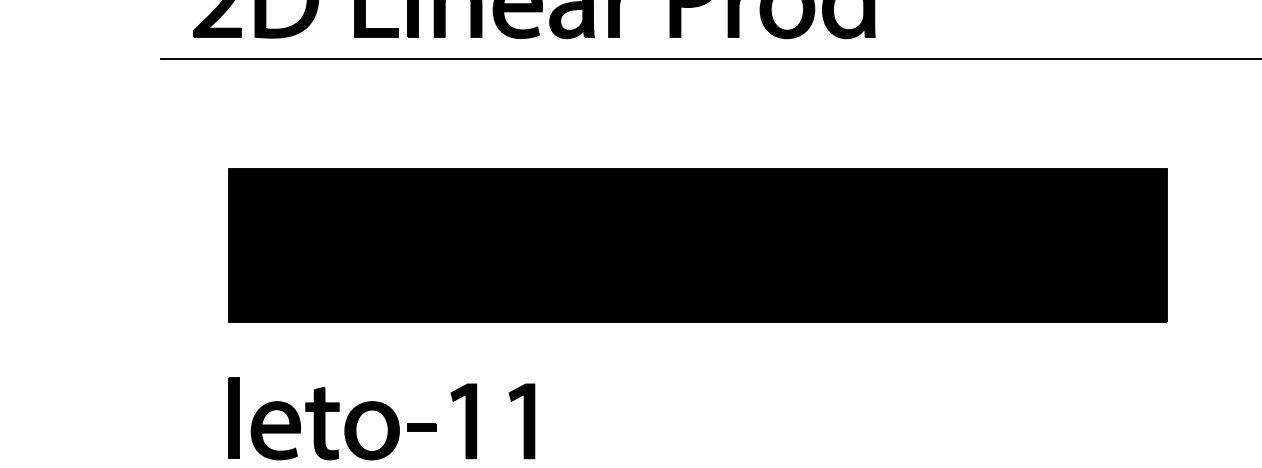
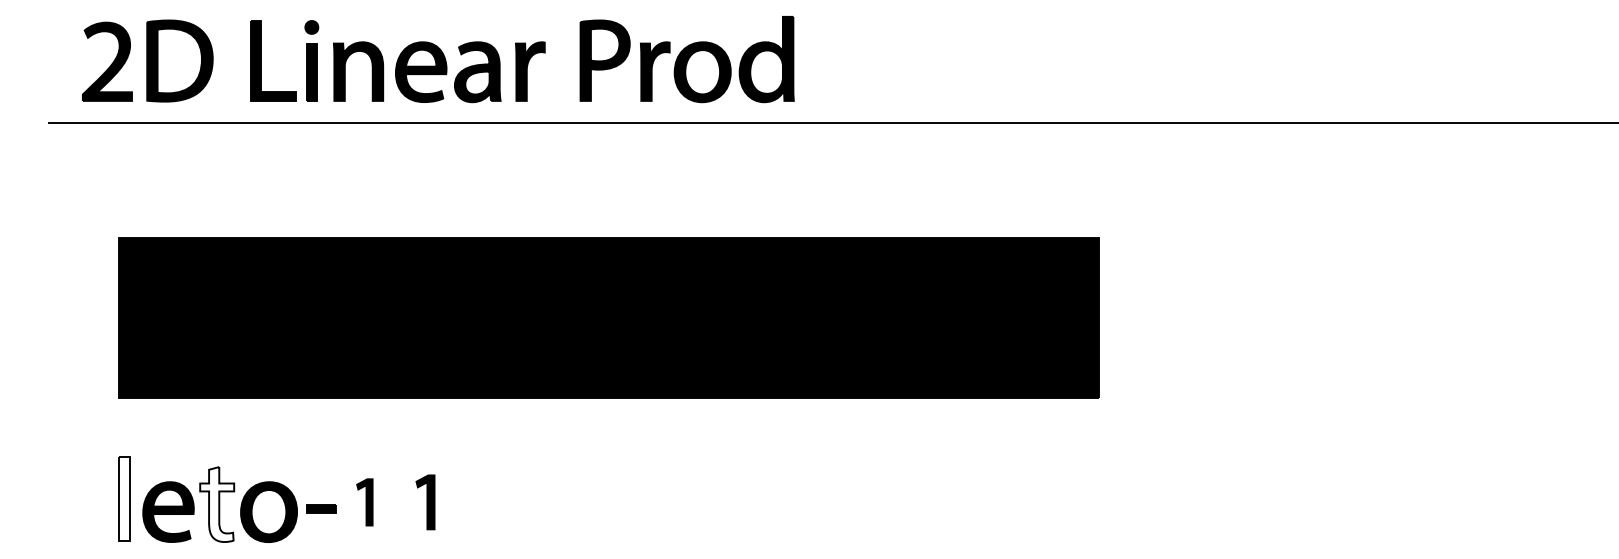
fill: (233, 417) -> (124, 498), removed
part: (463, 421) -> (364, 502), size x0.6
part: (521, 421) -> (425, 502), size x0.7
fill: (322, 423) -> (217, 504), removed

